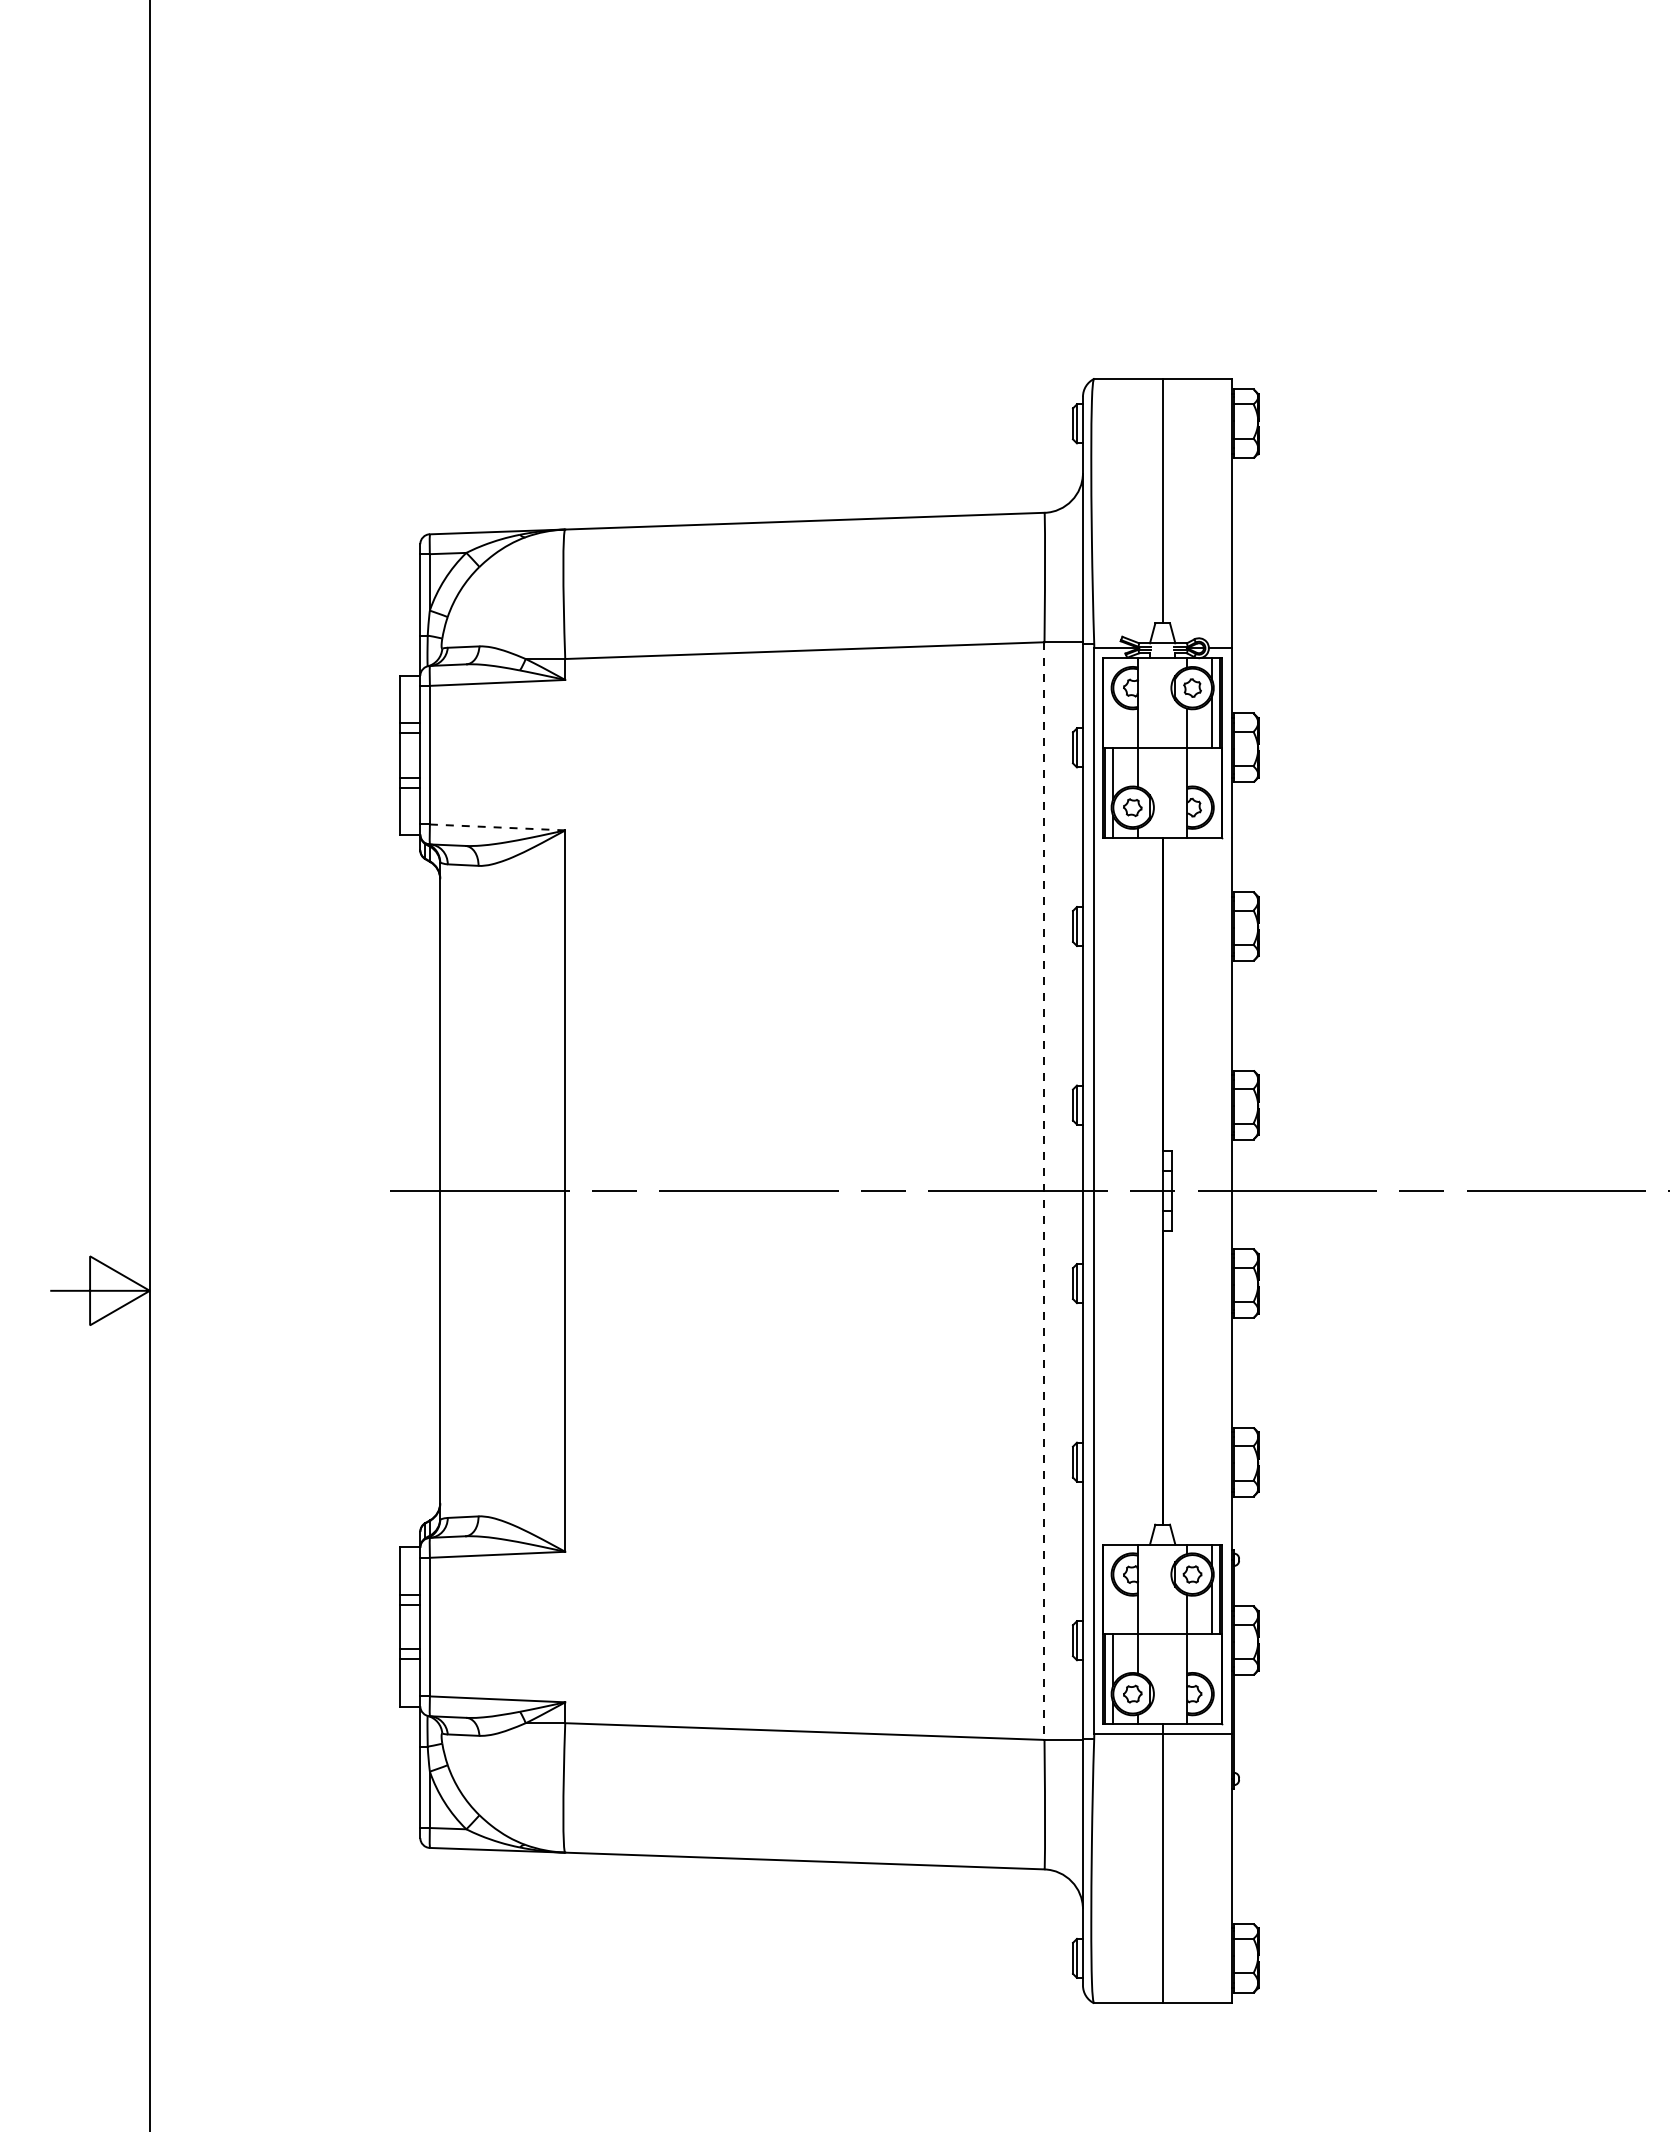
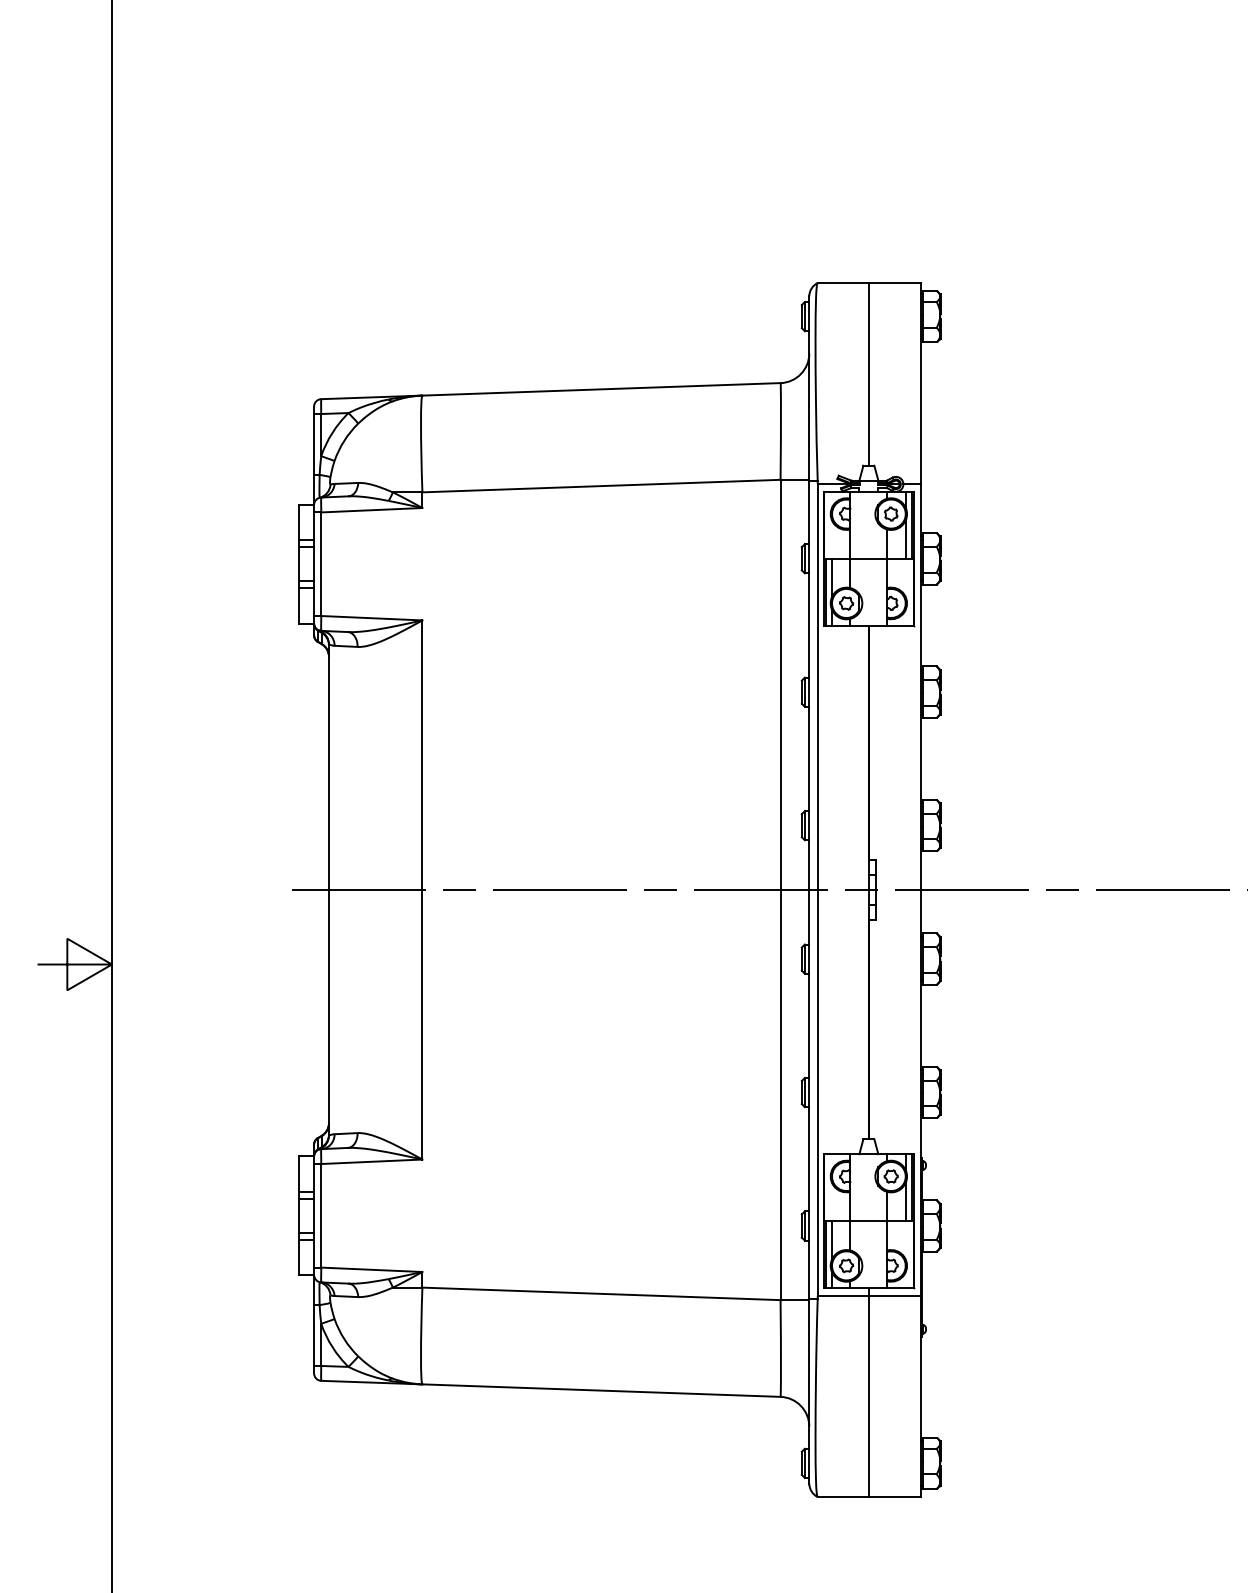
line: (497, 827) -> (371, 618), dashed -> solid
line: (1044, 1191) -> (780, 890), dashed -> solid

